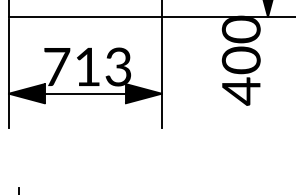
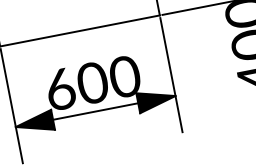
text: (88, 66) -> (93, 82), 713 -> 600

